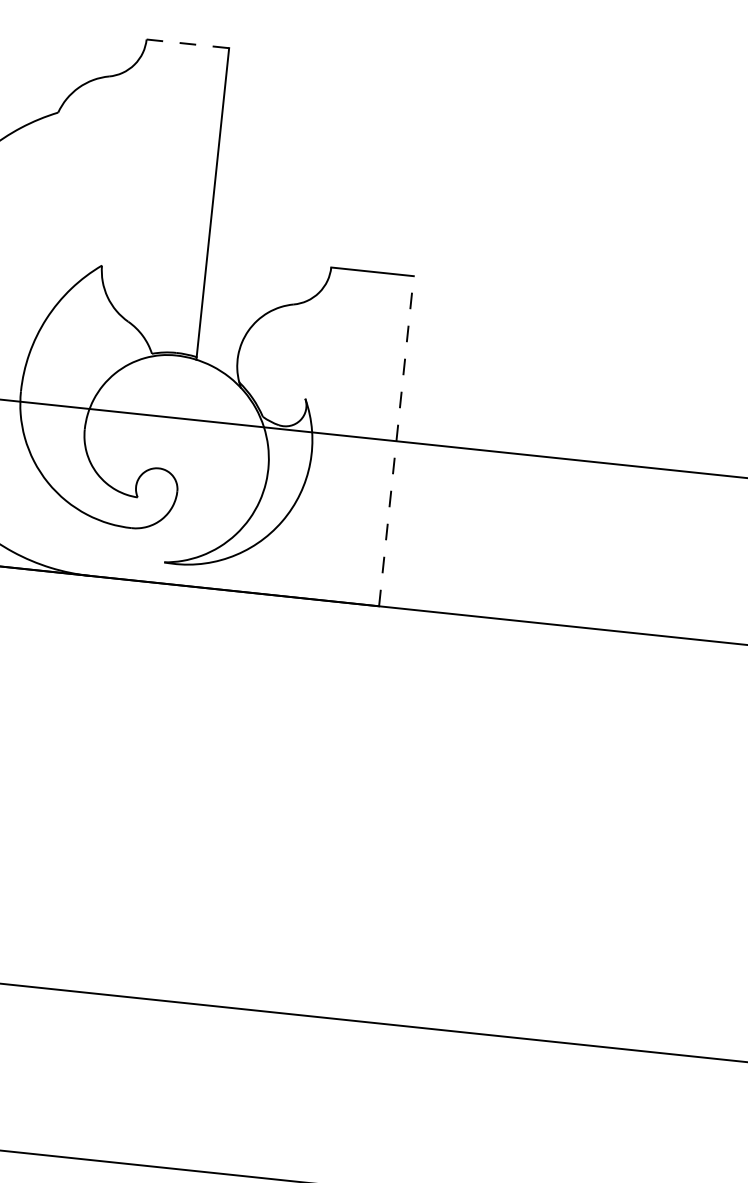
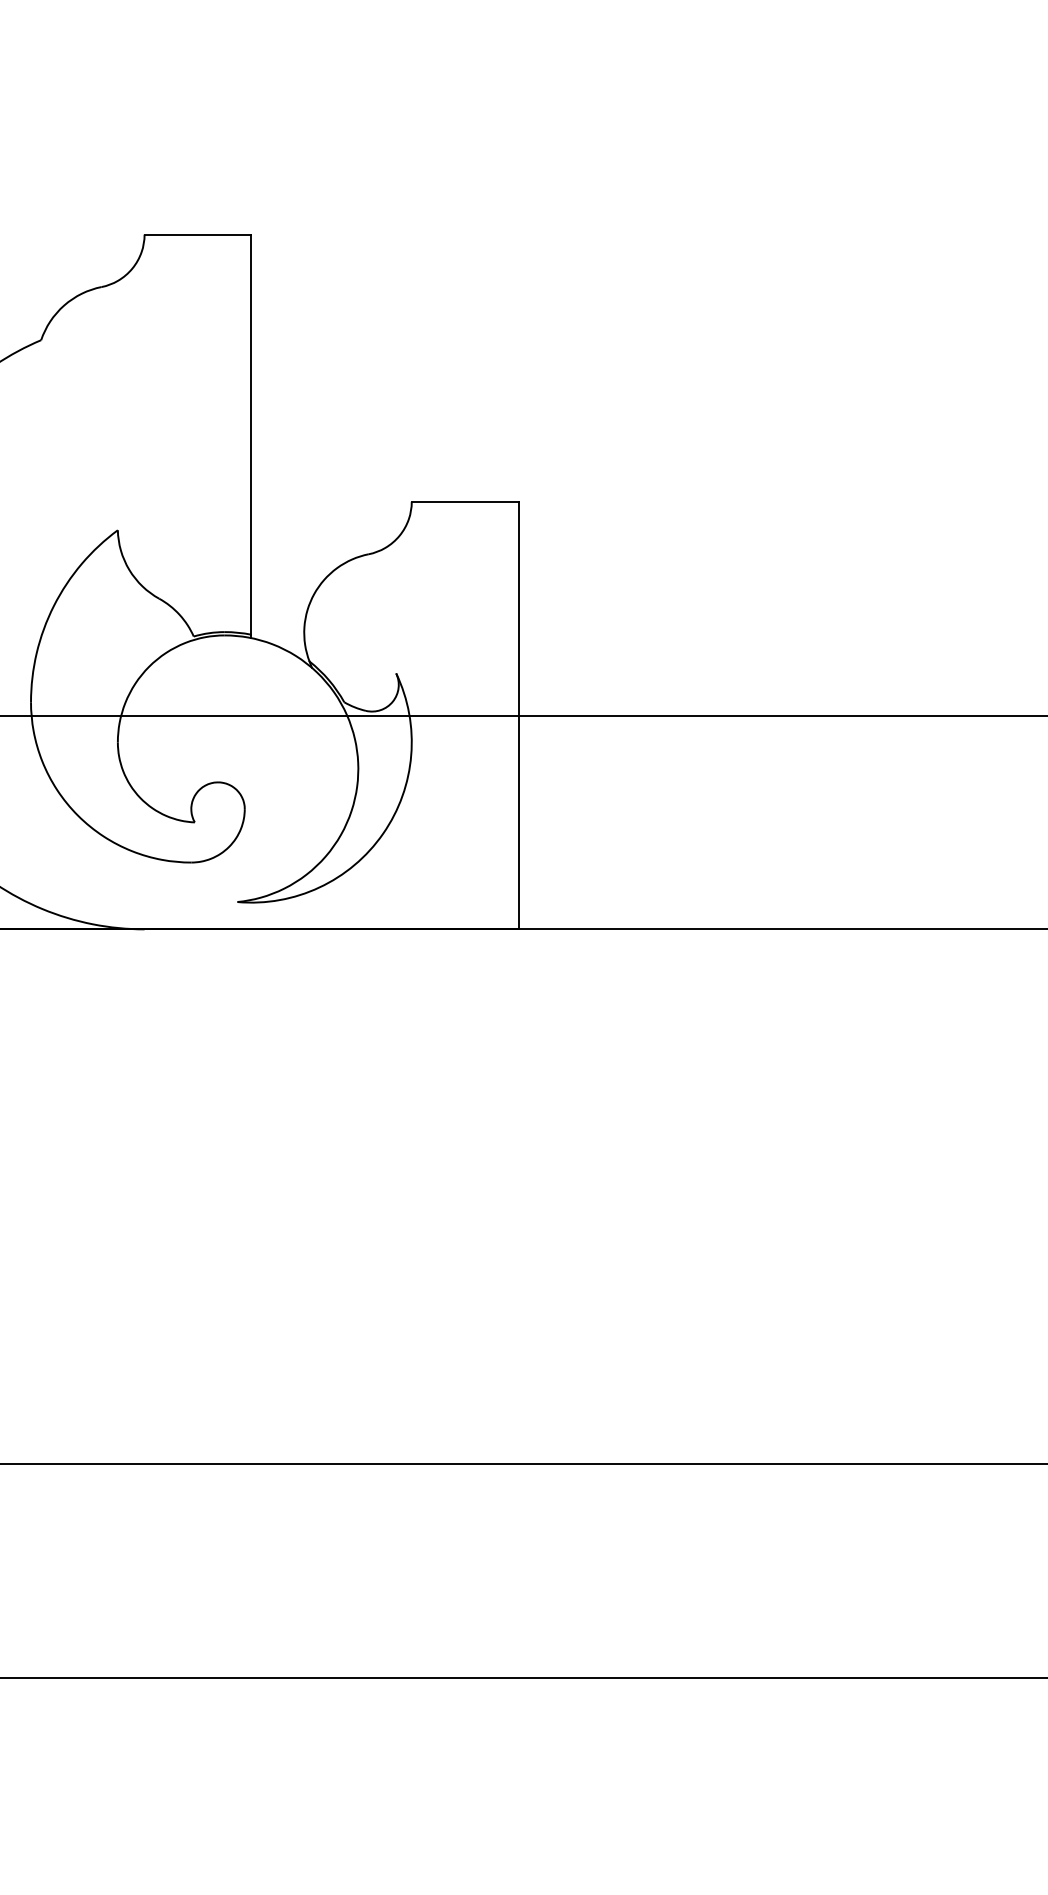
line: (187, 43) -> (197, 234), dashed -> solid
line: (396, 441) -> (518, 715), dashed -> solid

